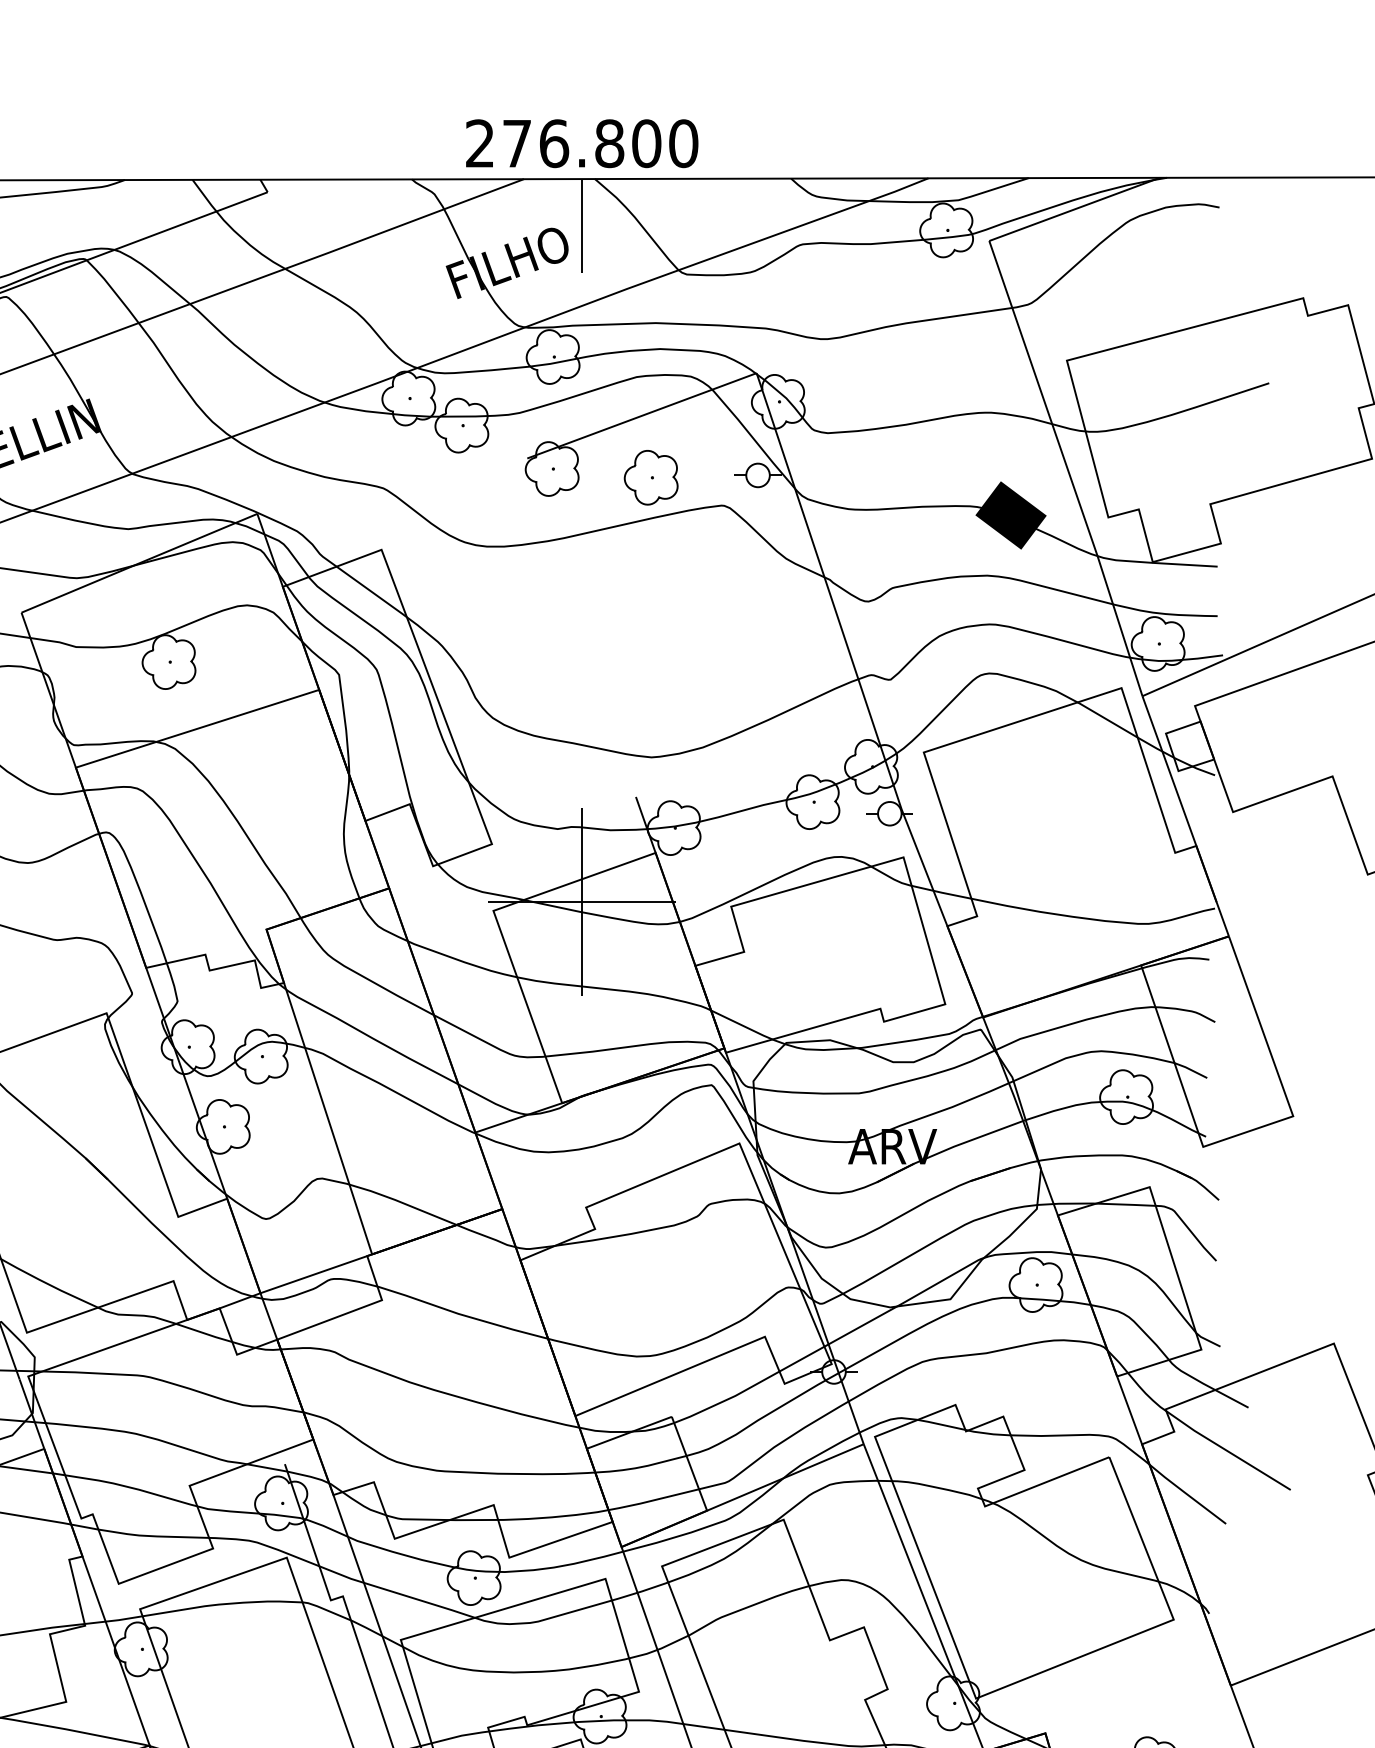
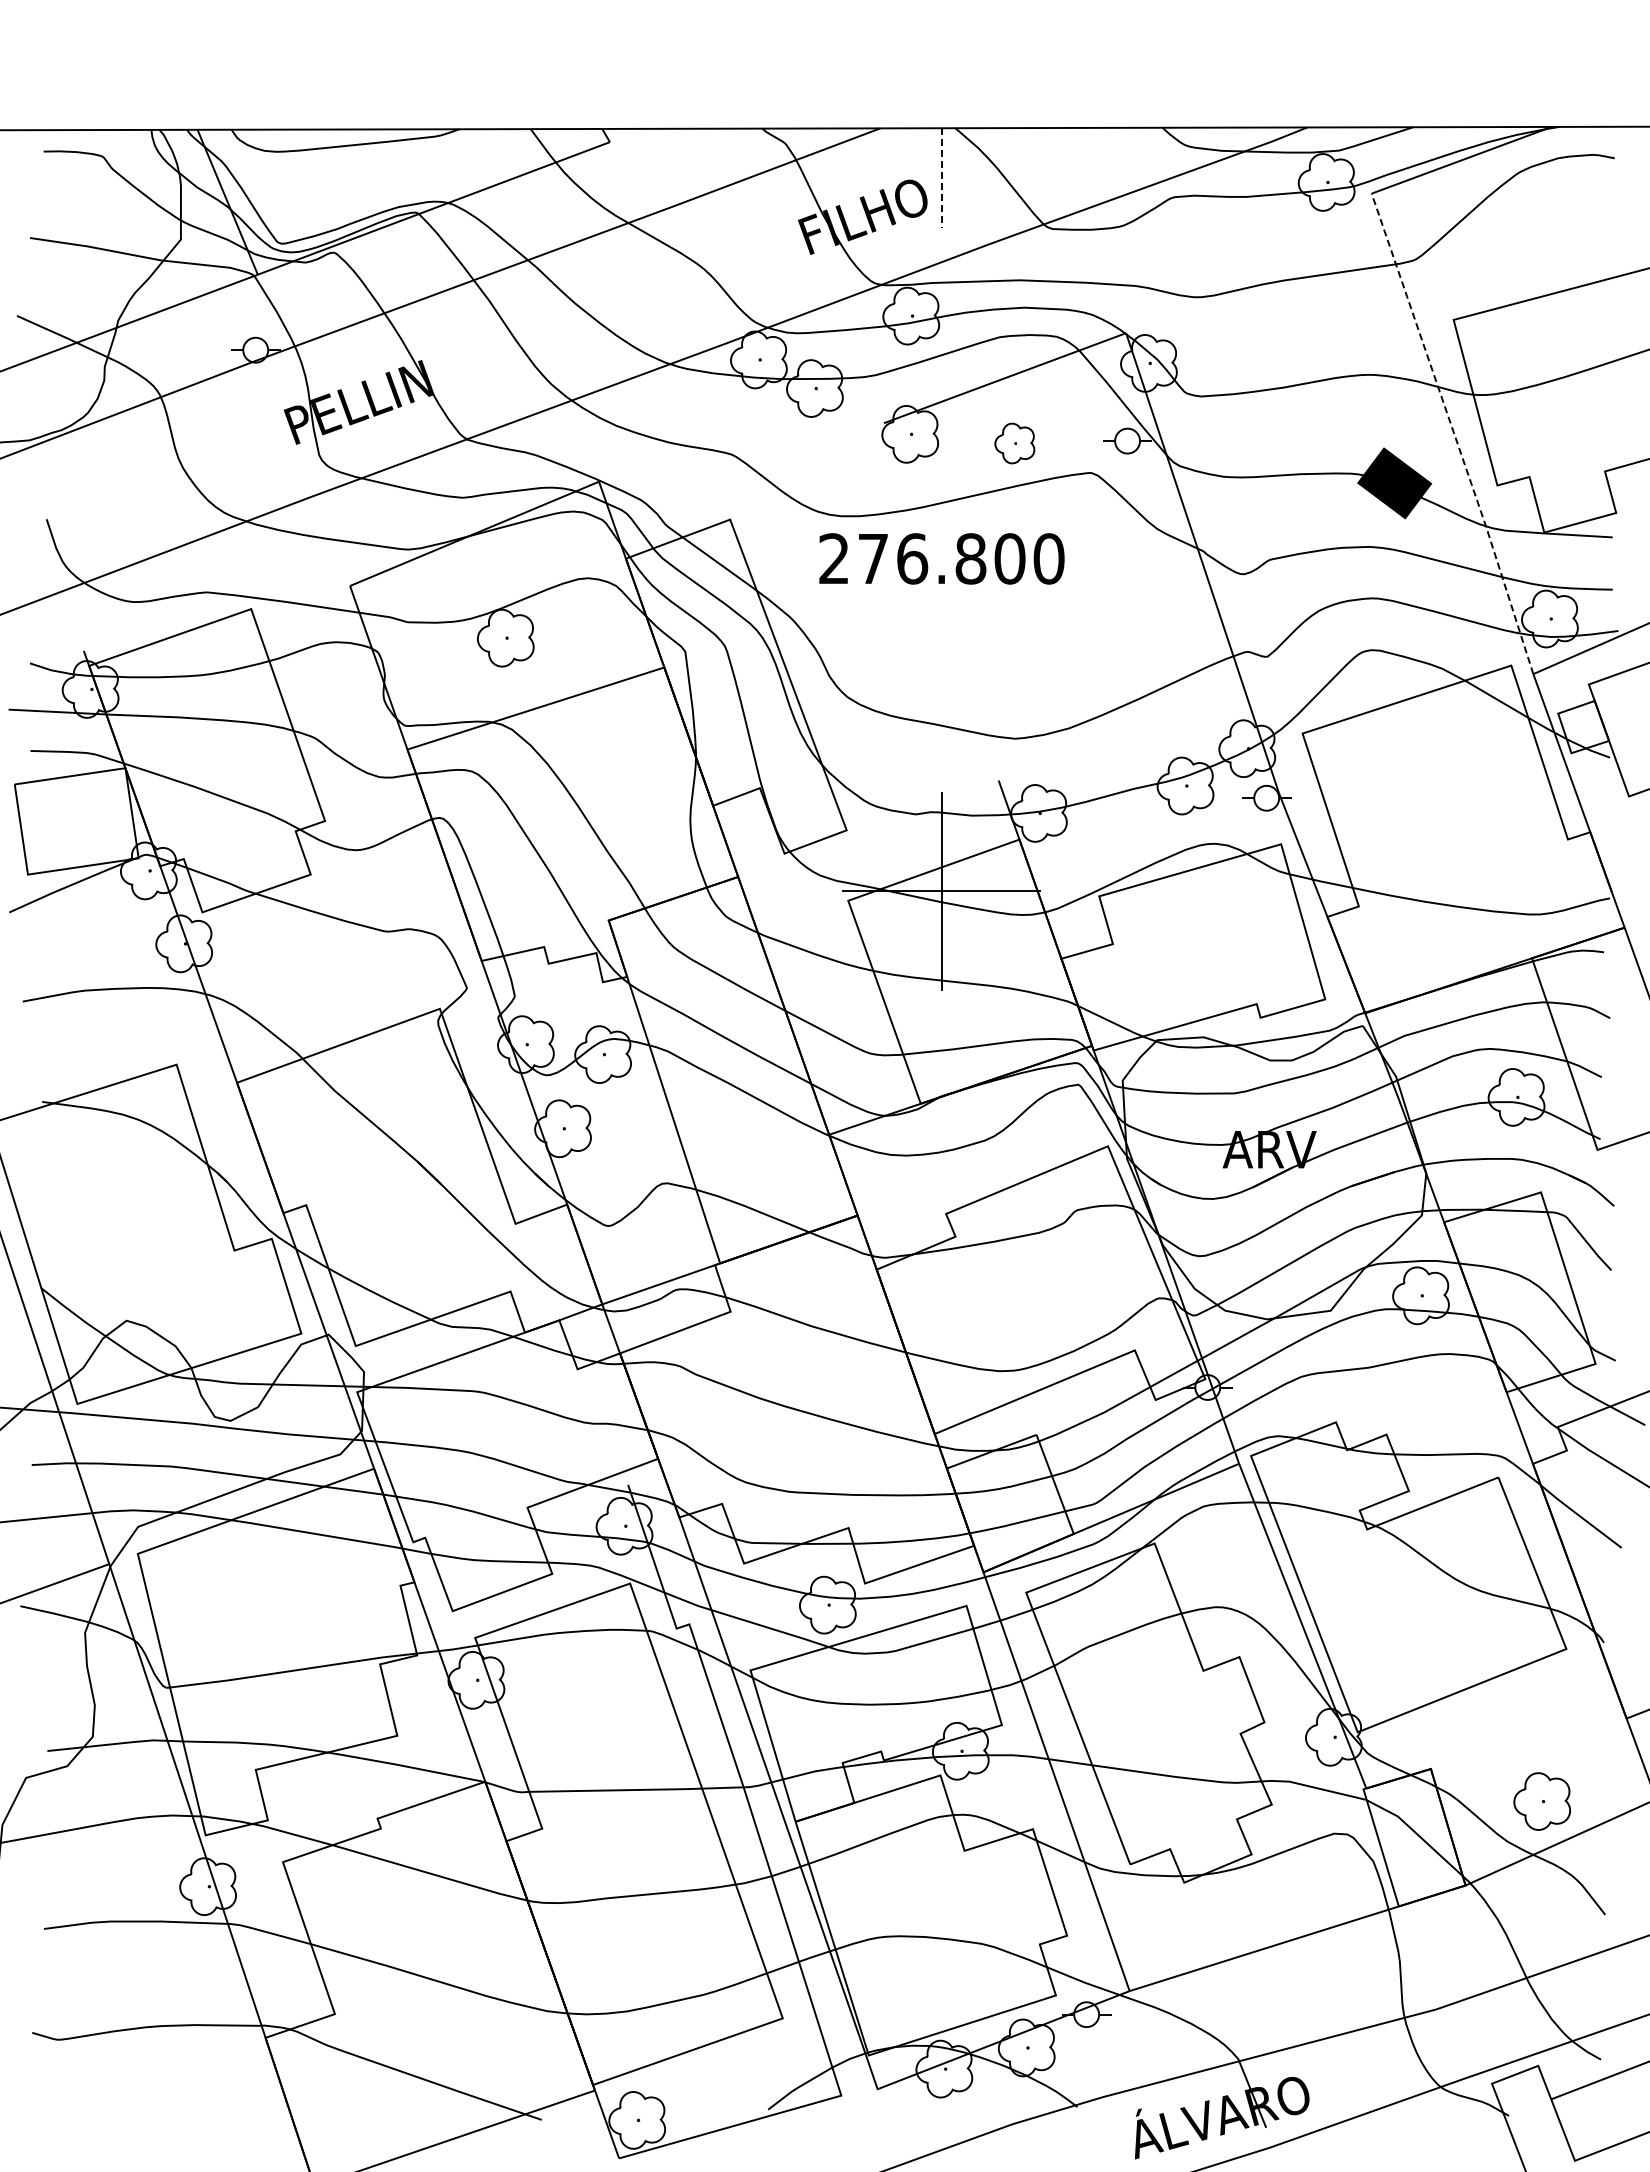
text: (581, 143) -> (941, 558), moved
line: (581, 225) -> (941, 177), solid -> dashed
line: (1067, 468) -> (1454, 433), solid -> dashed
part: (650, 477) -> (1014, 443), size x0.7

